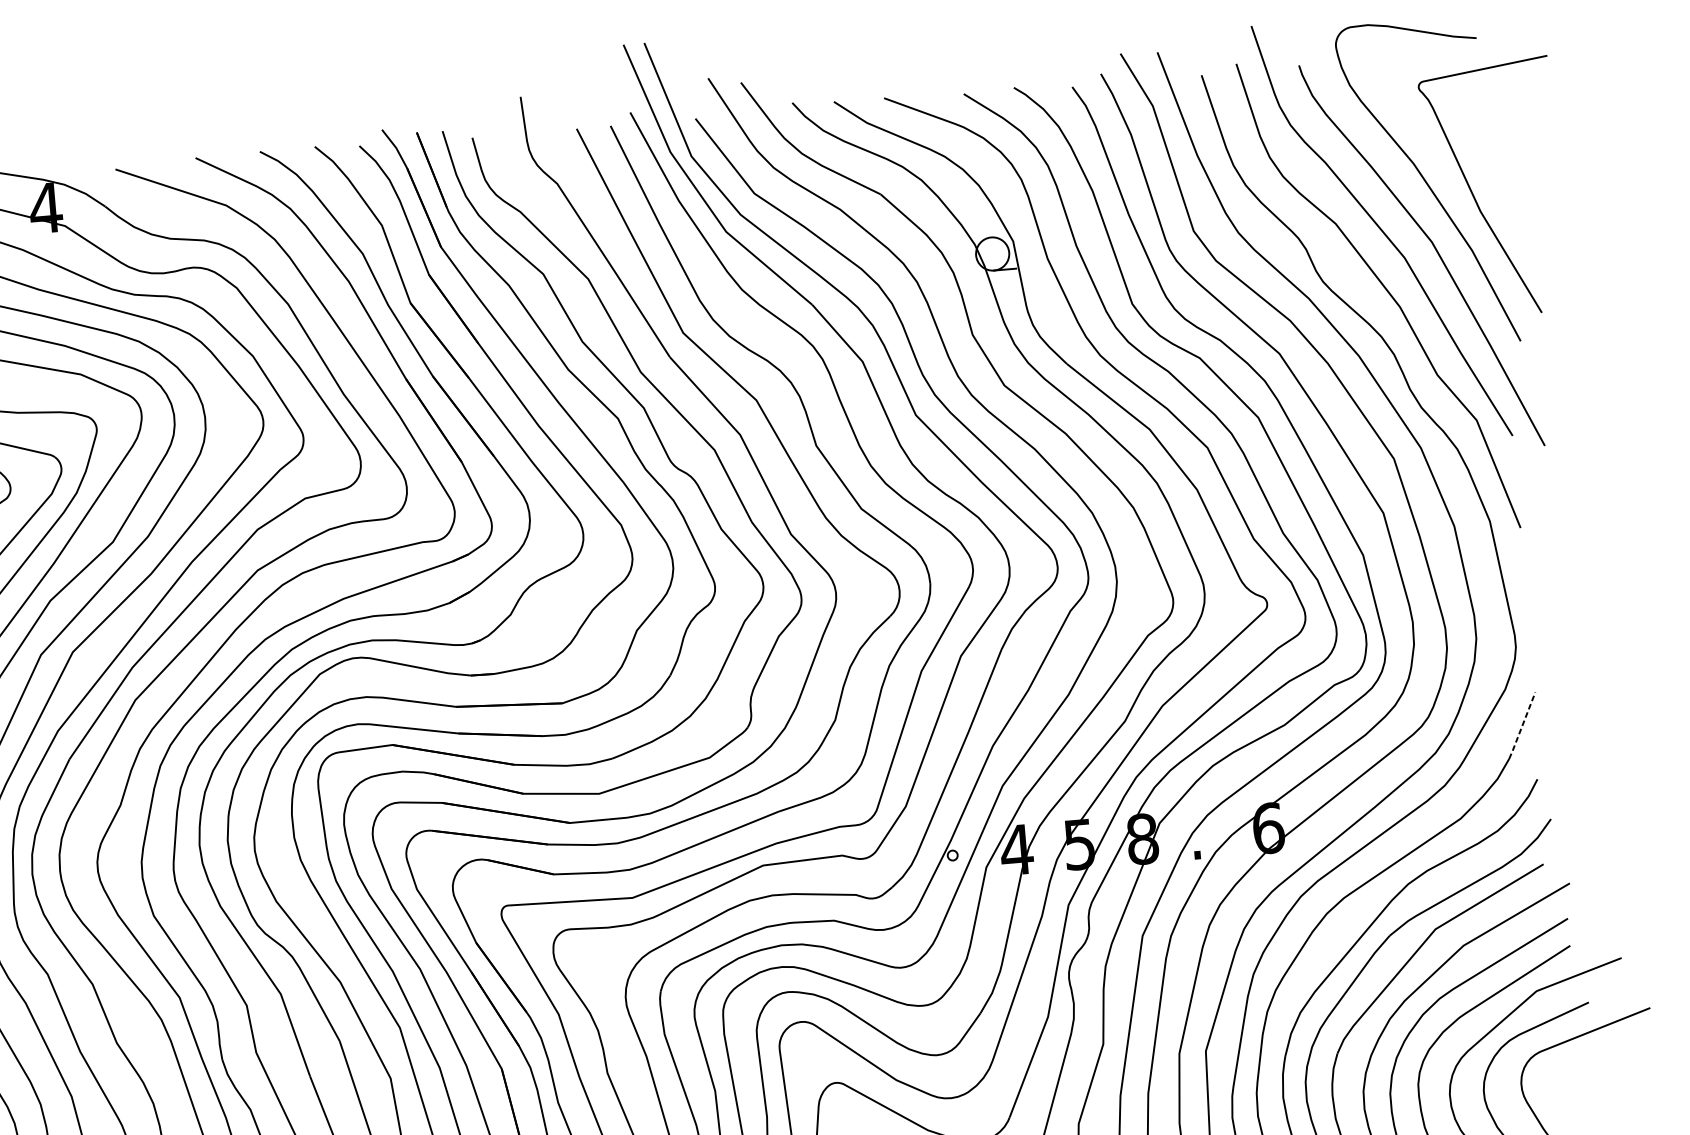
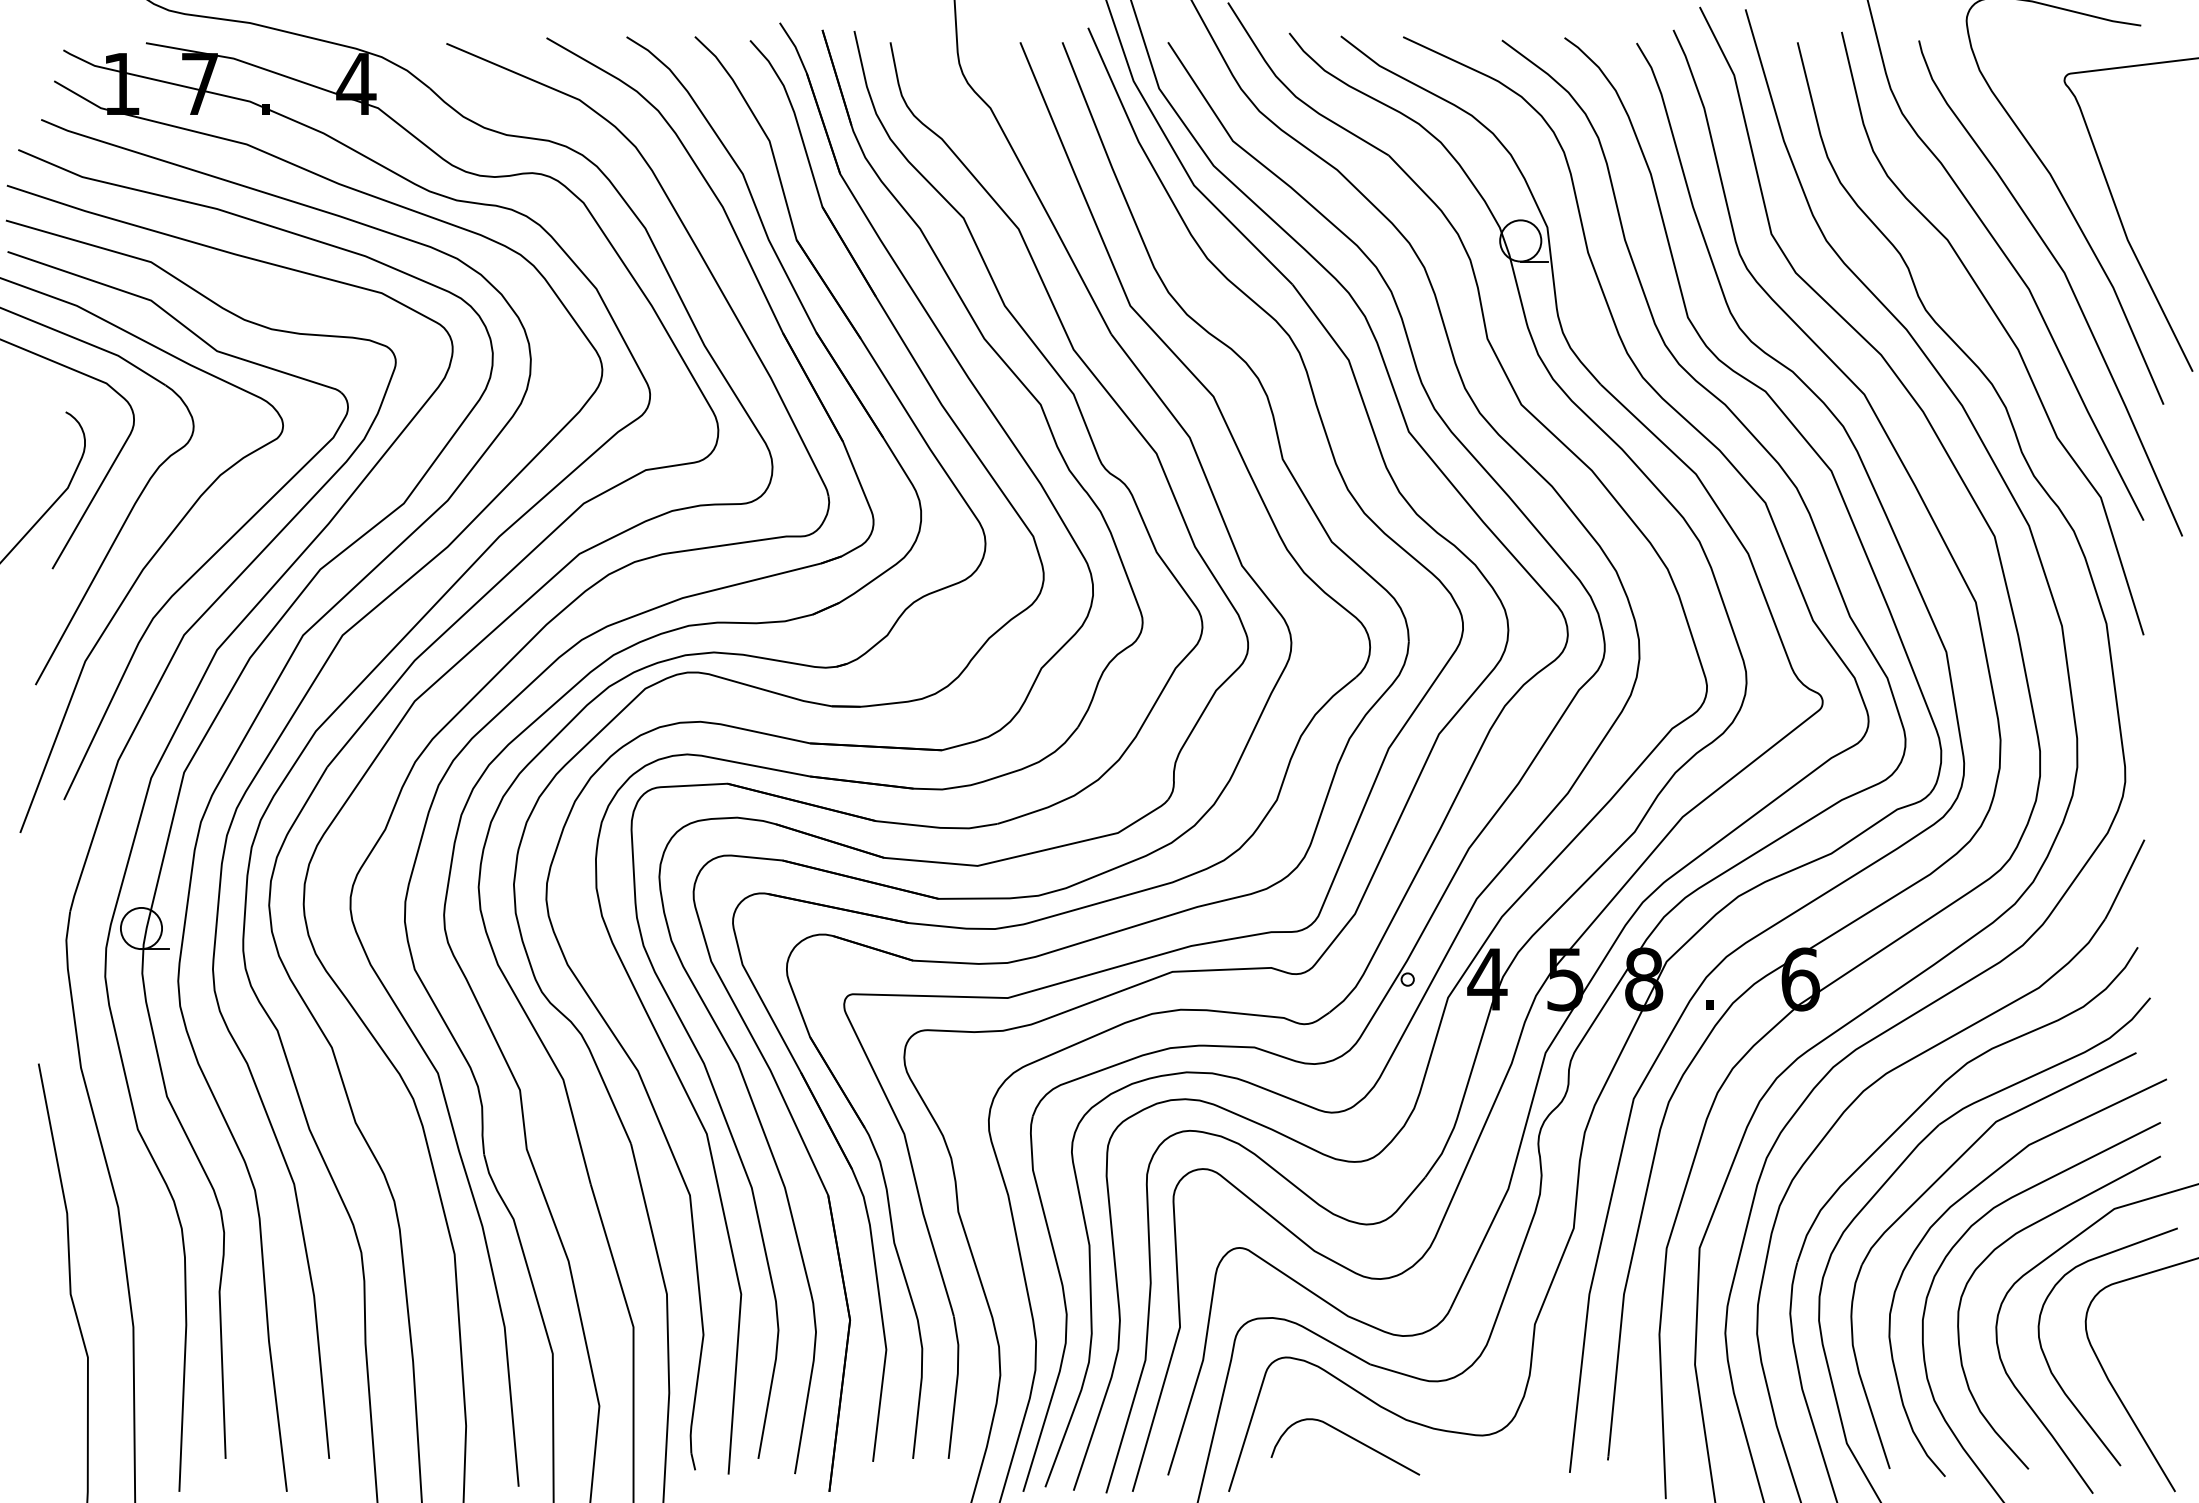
line: (1522, 726) -> (2124, 880), dashed -> solid

